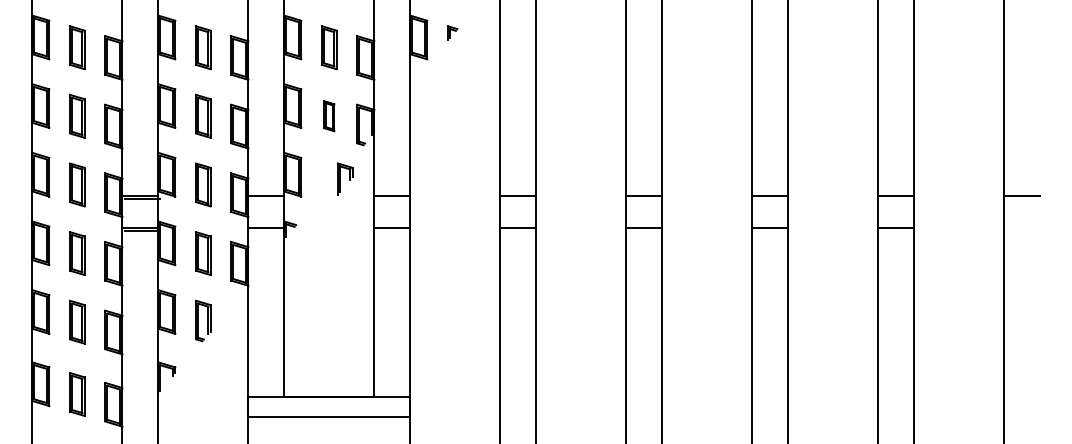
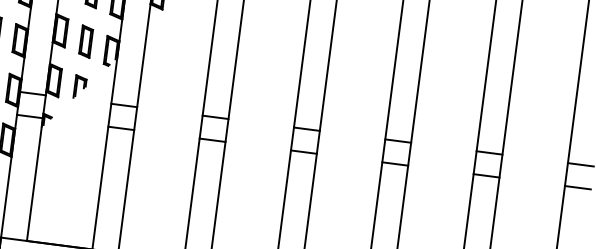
part: (329, 115) -> (86, 41), size x1.43
part: (345, 178) -> (80, 86), moved
line: (1021, 227) -> (577, 187), added

